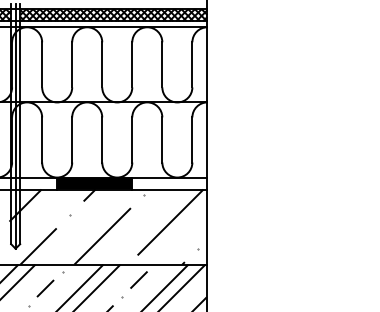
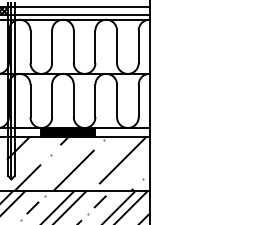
hatch: (112, 14) -> (81, 10), removed

